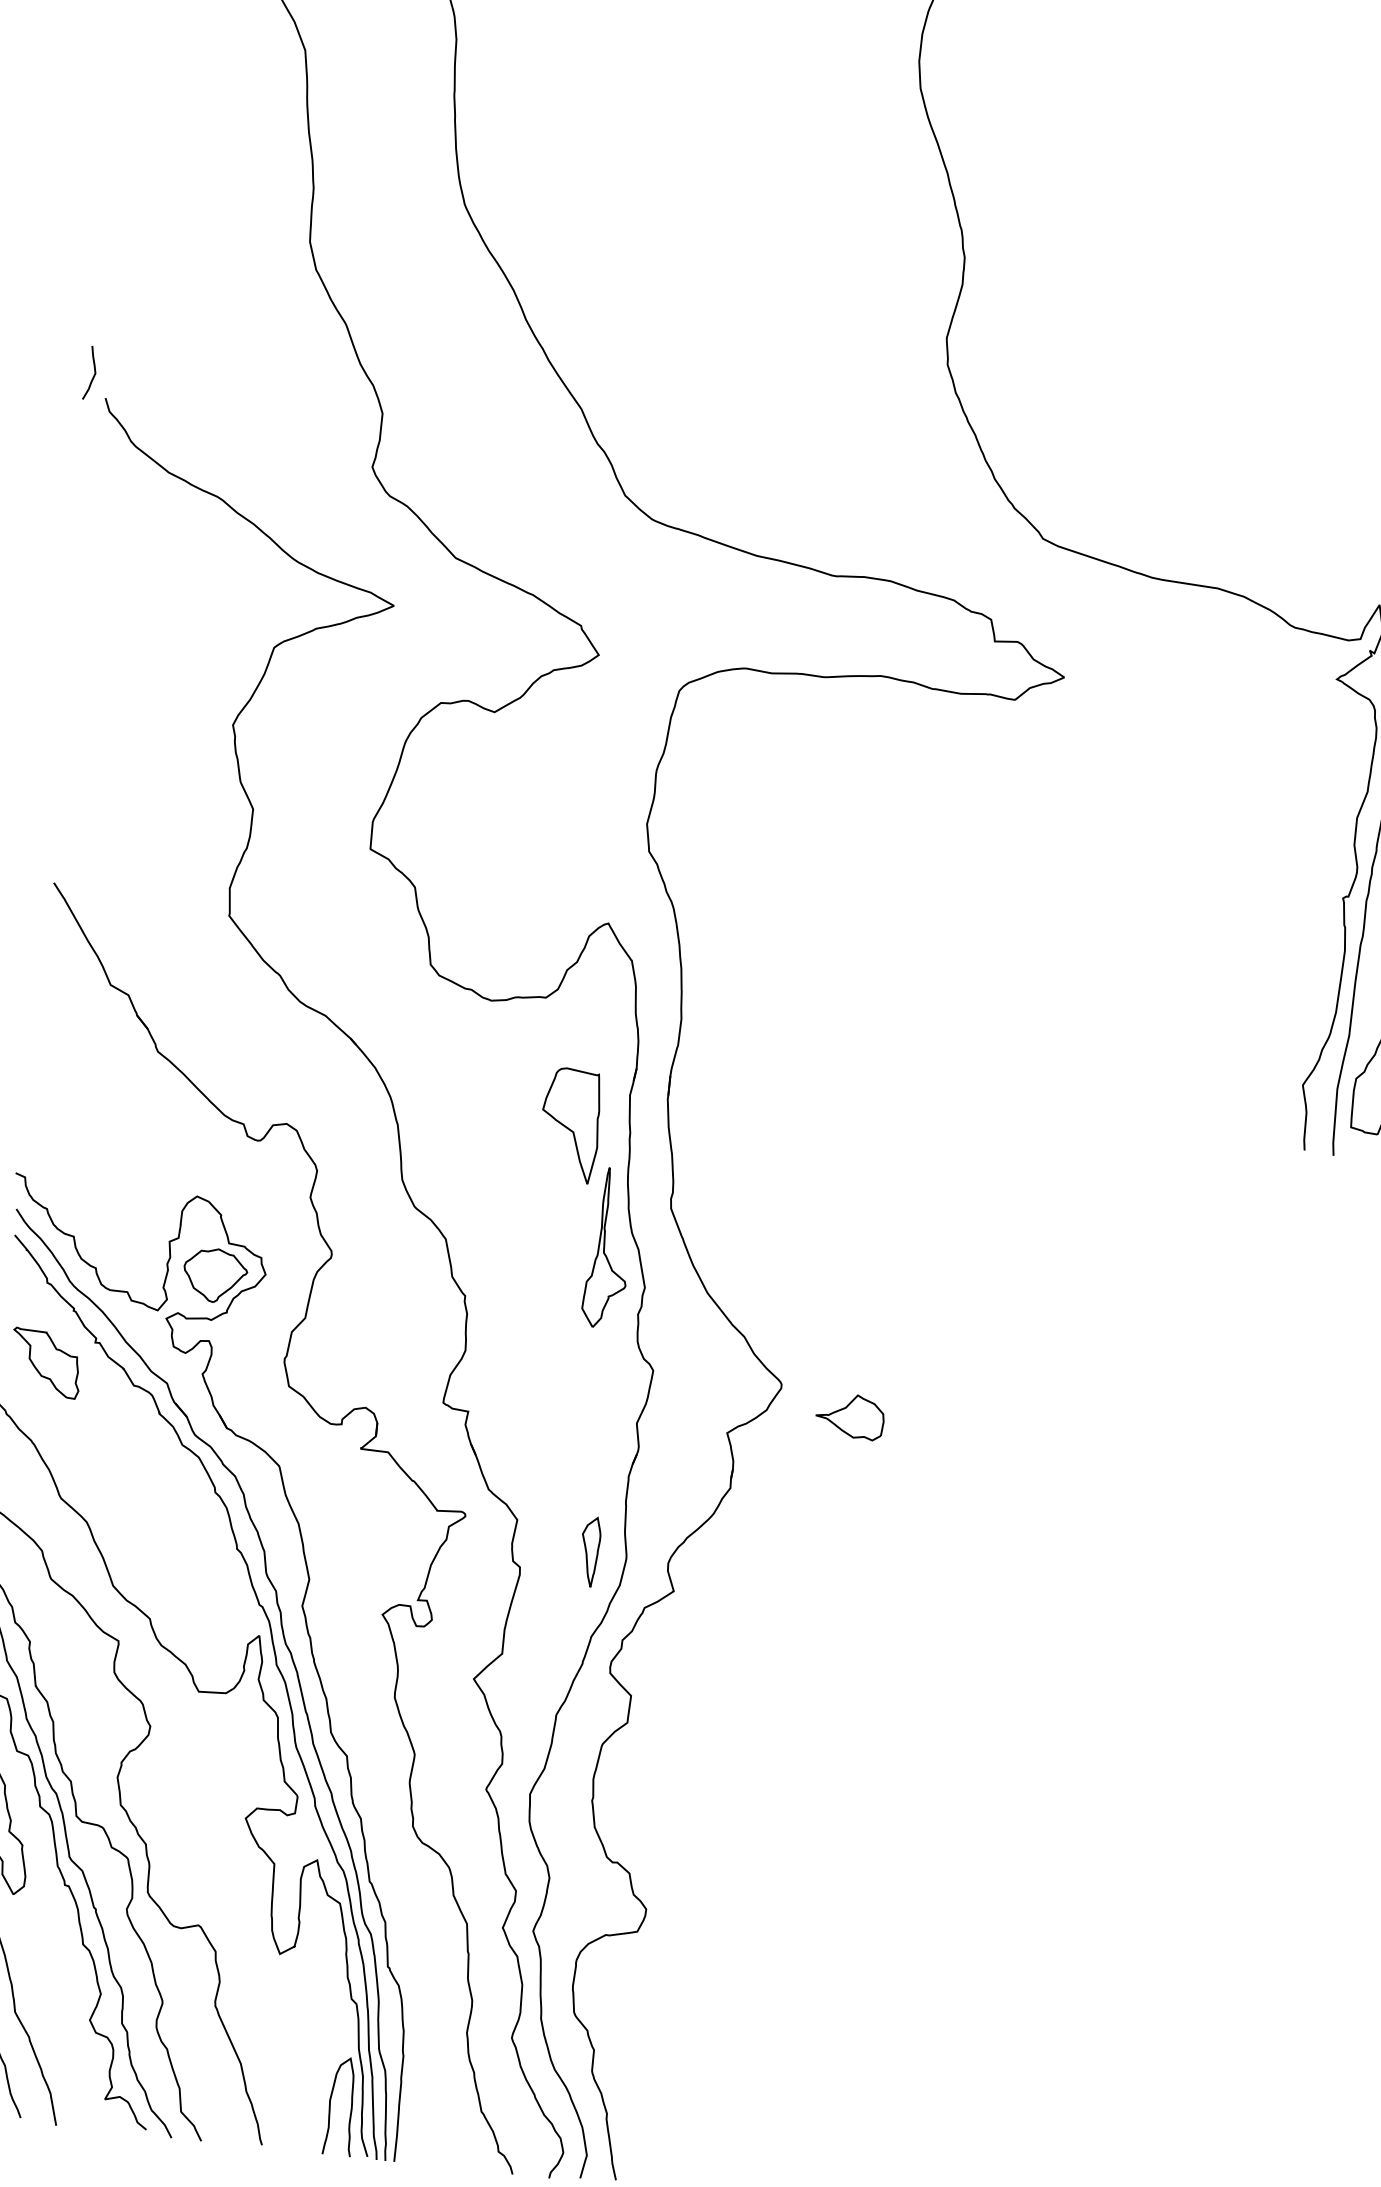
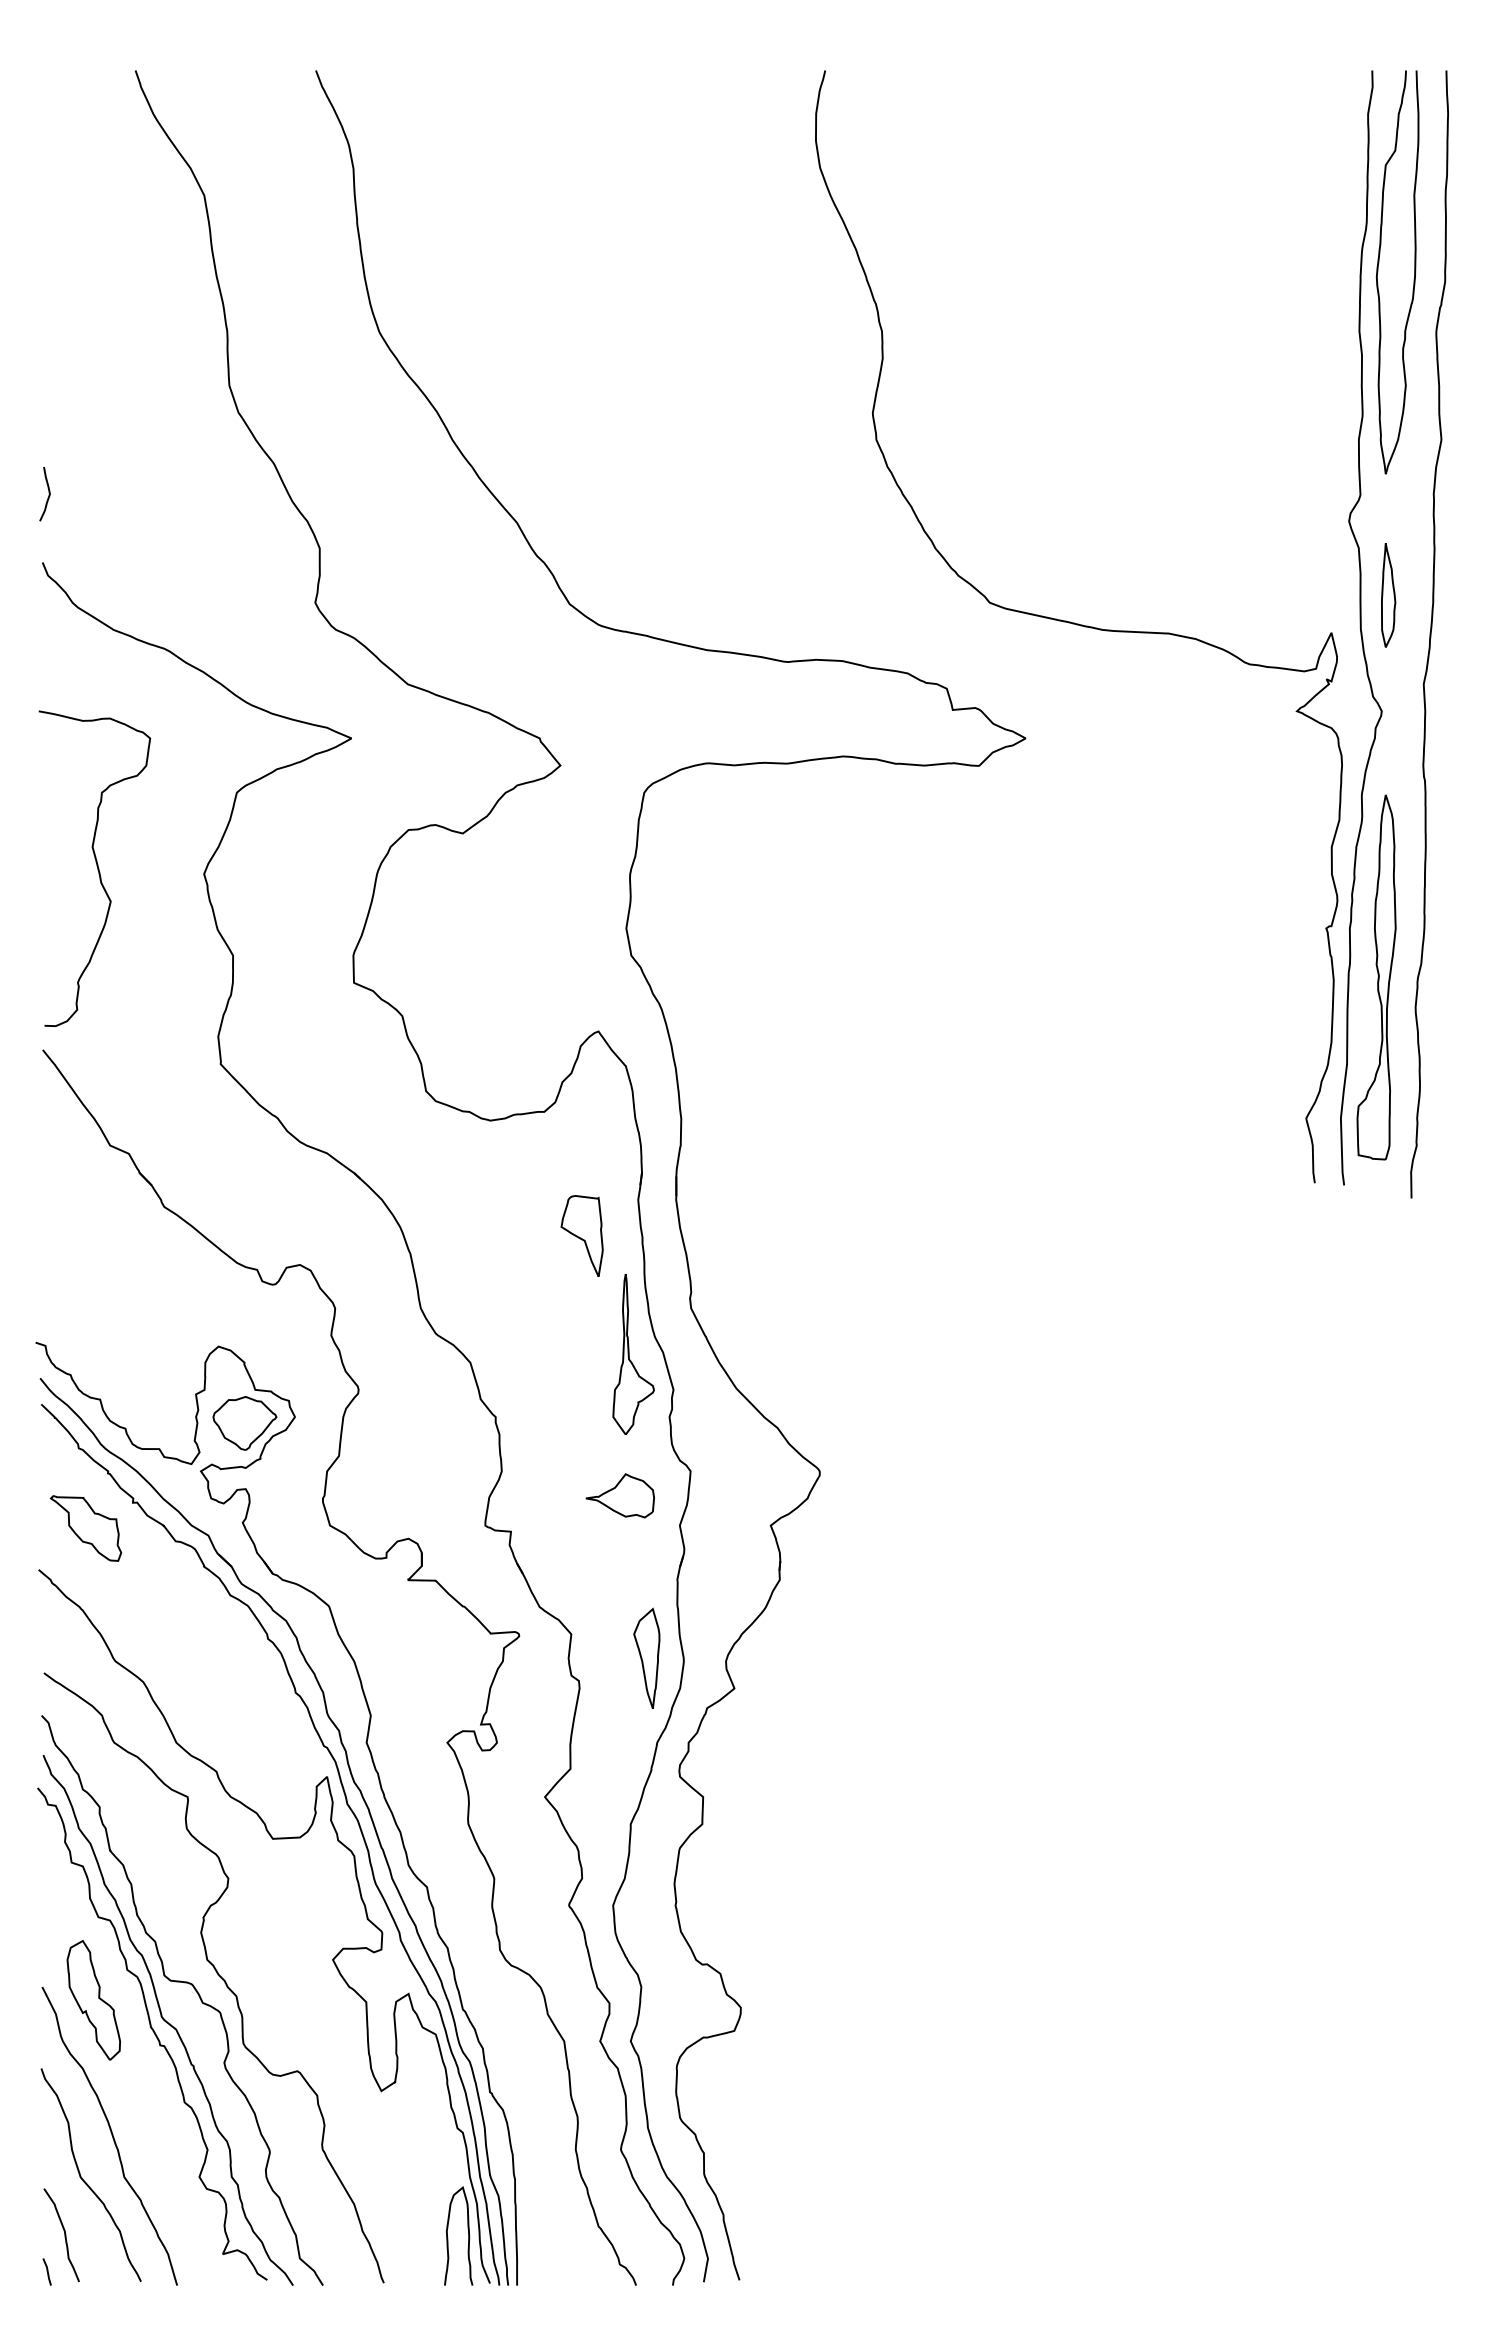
curve: (93, 373) -> (48, 494), moved
curve: (126, 706) -> (96, 866), added
part: (569, 1124) -> (581, 1235), size x0.71
part: (849, 1415) -> (619, 1495), moved
part: (589, 1551) -> (646, 1657), size x1.43

